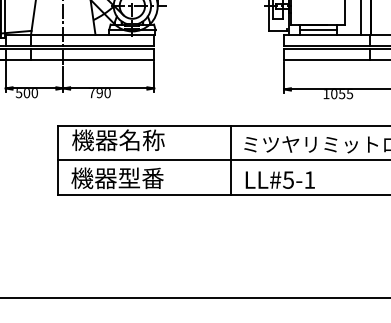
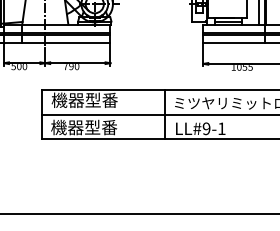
text: (141, 139) -> (101, 99), 機器名称 -> 機器型番
text: (288, 179) -> (206, 128), LL#5-1 -> LL#9-1

